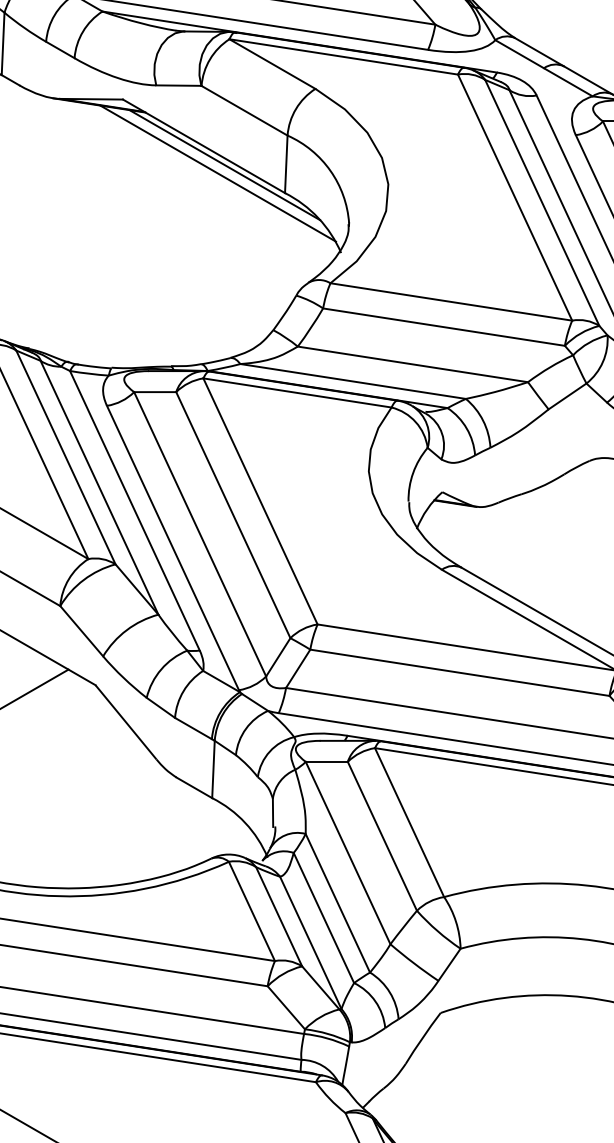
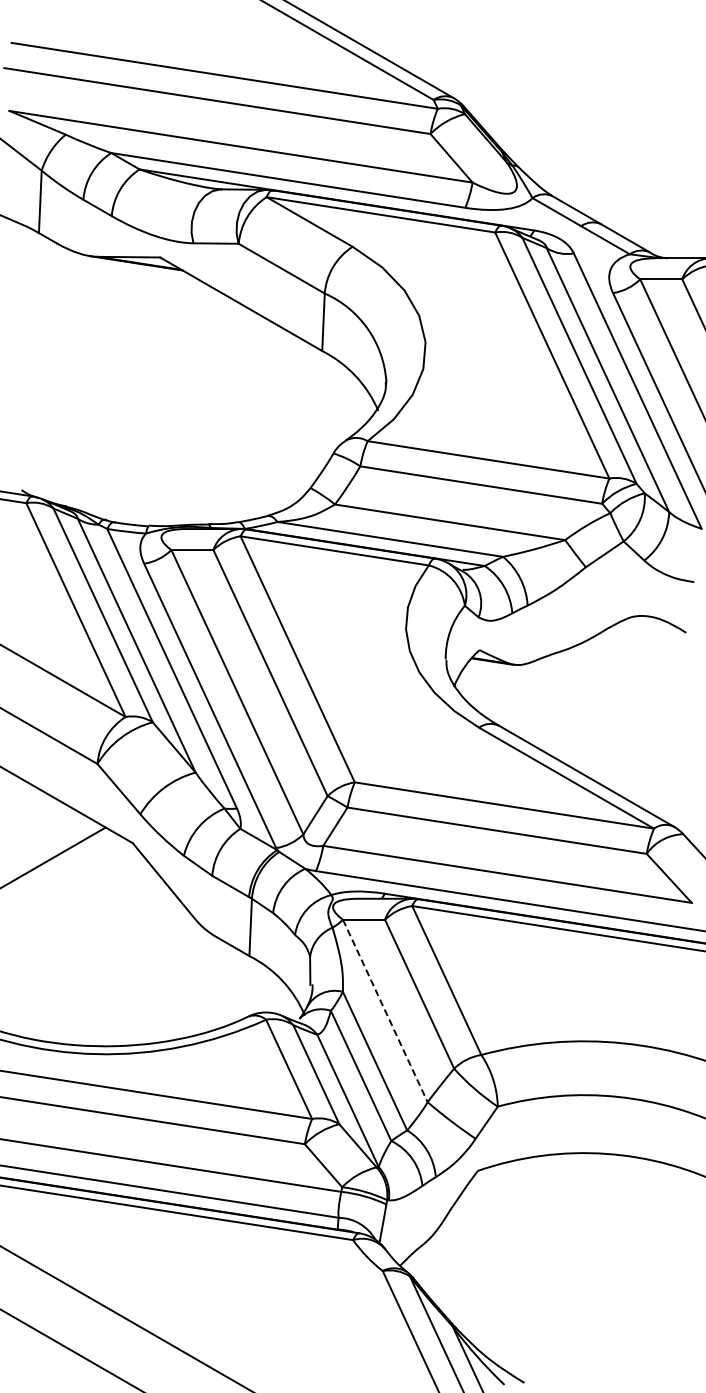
line: (224, 165) -> (261, 323), removed
line: (218, 173) -> (255, 331), removed
line: (348, 852) -> (385, 1010), solid -> dashed

